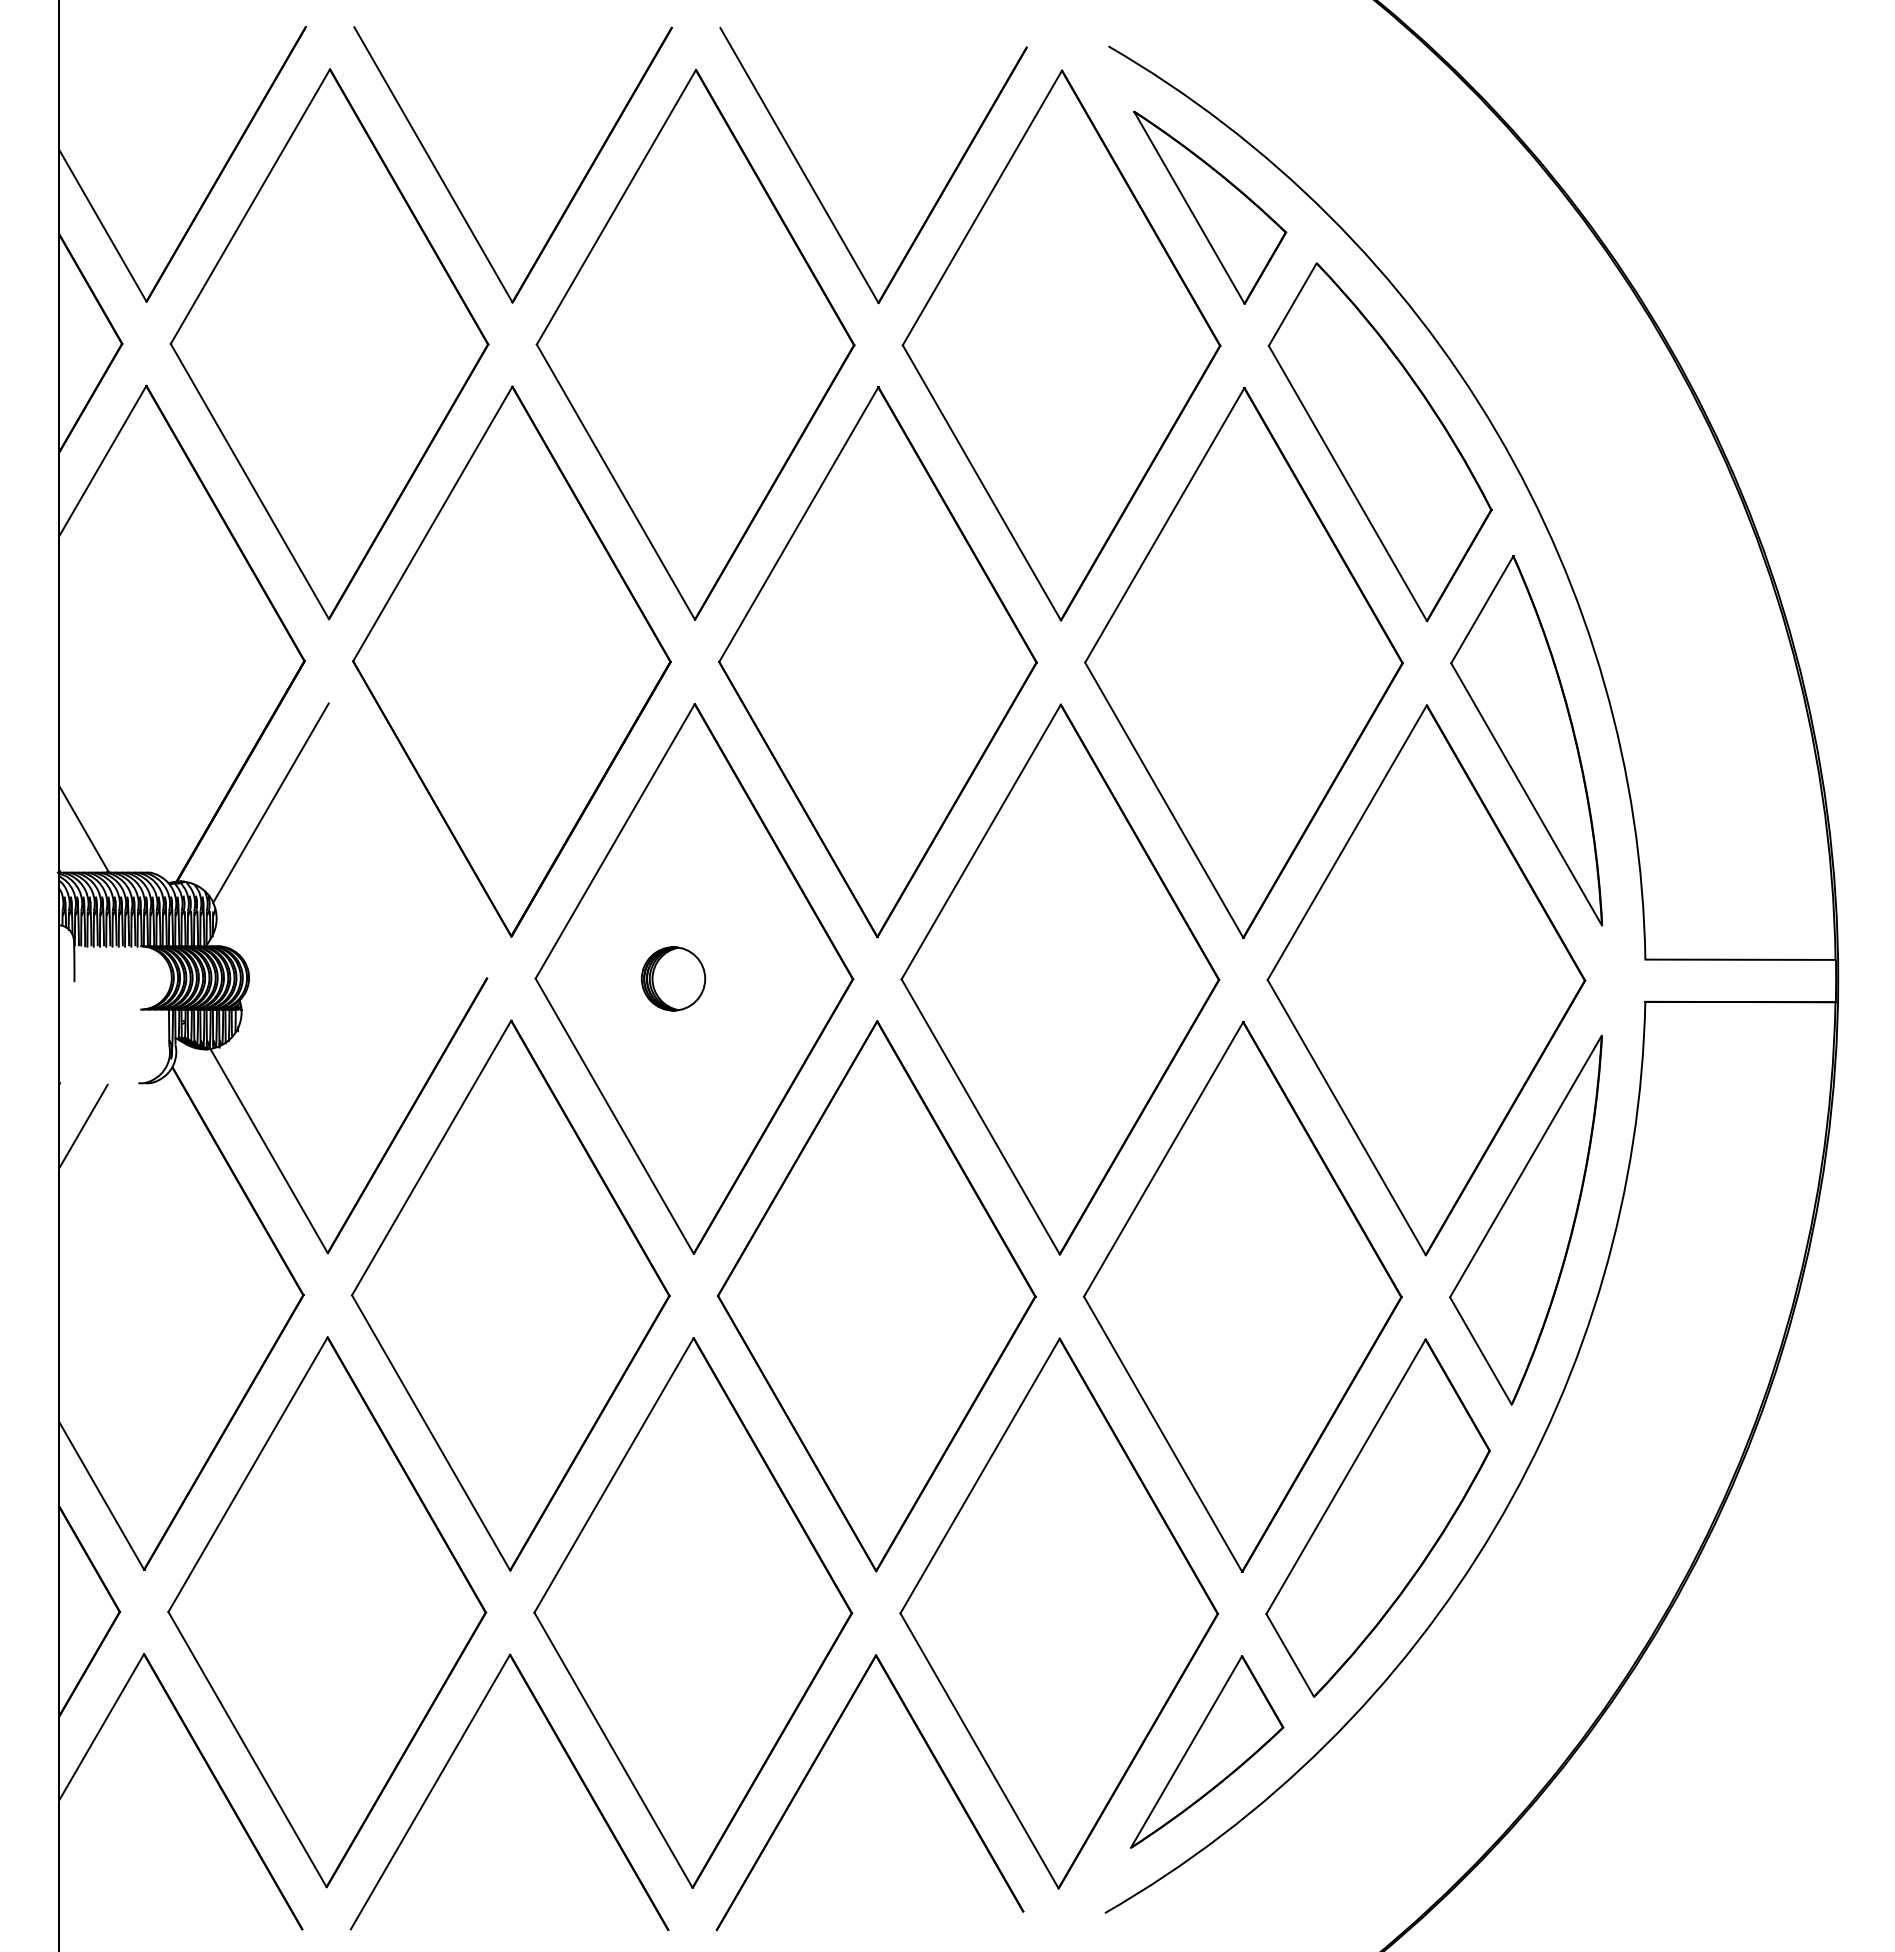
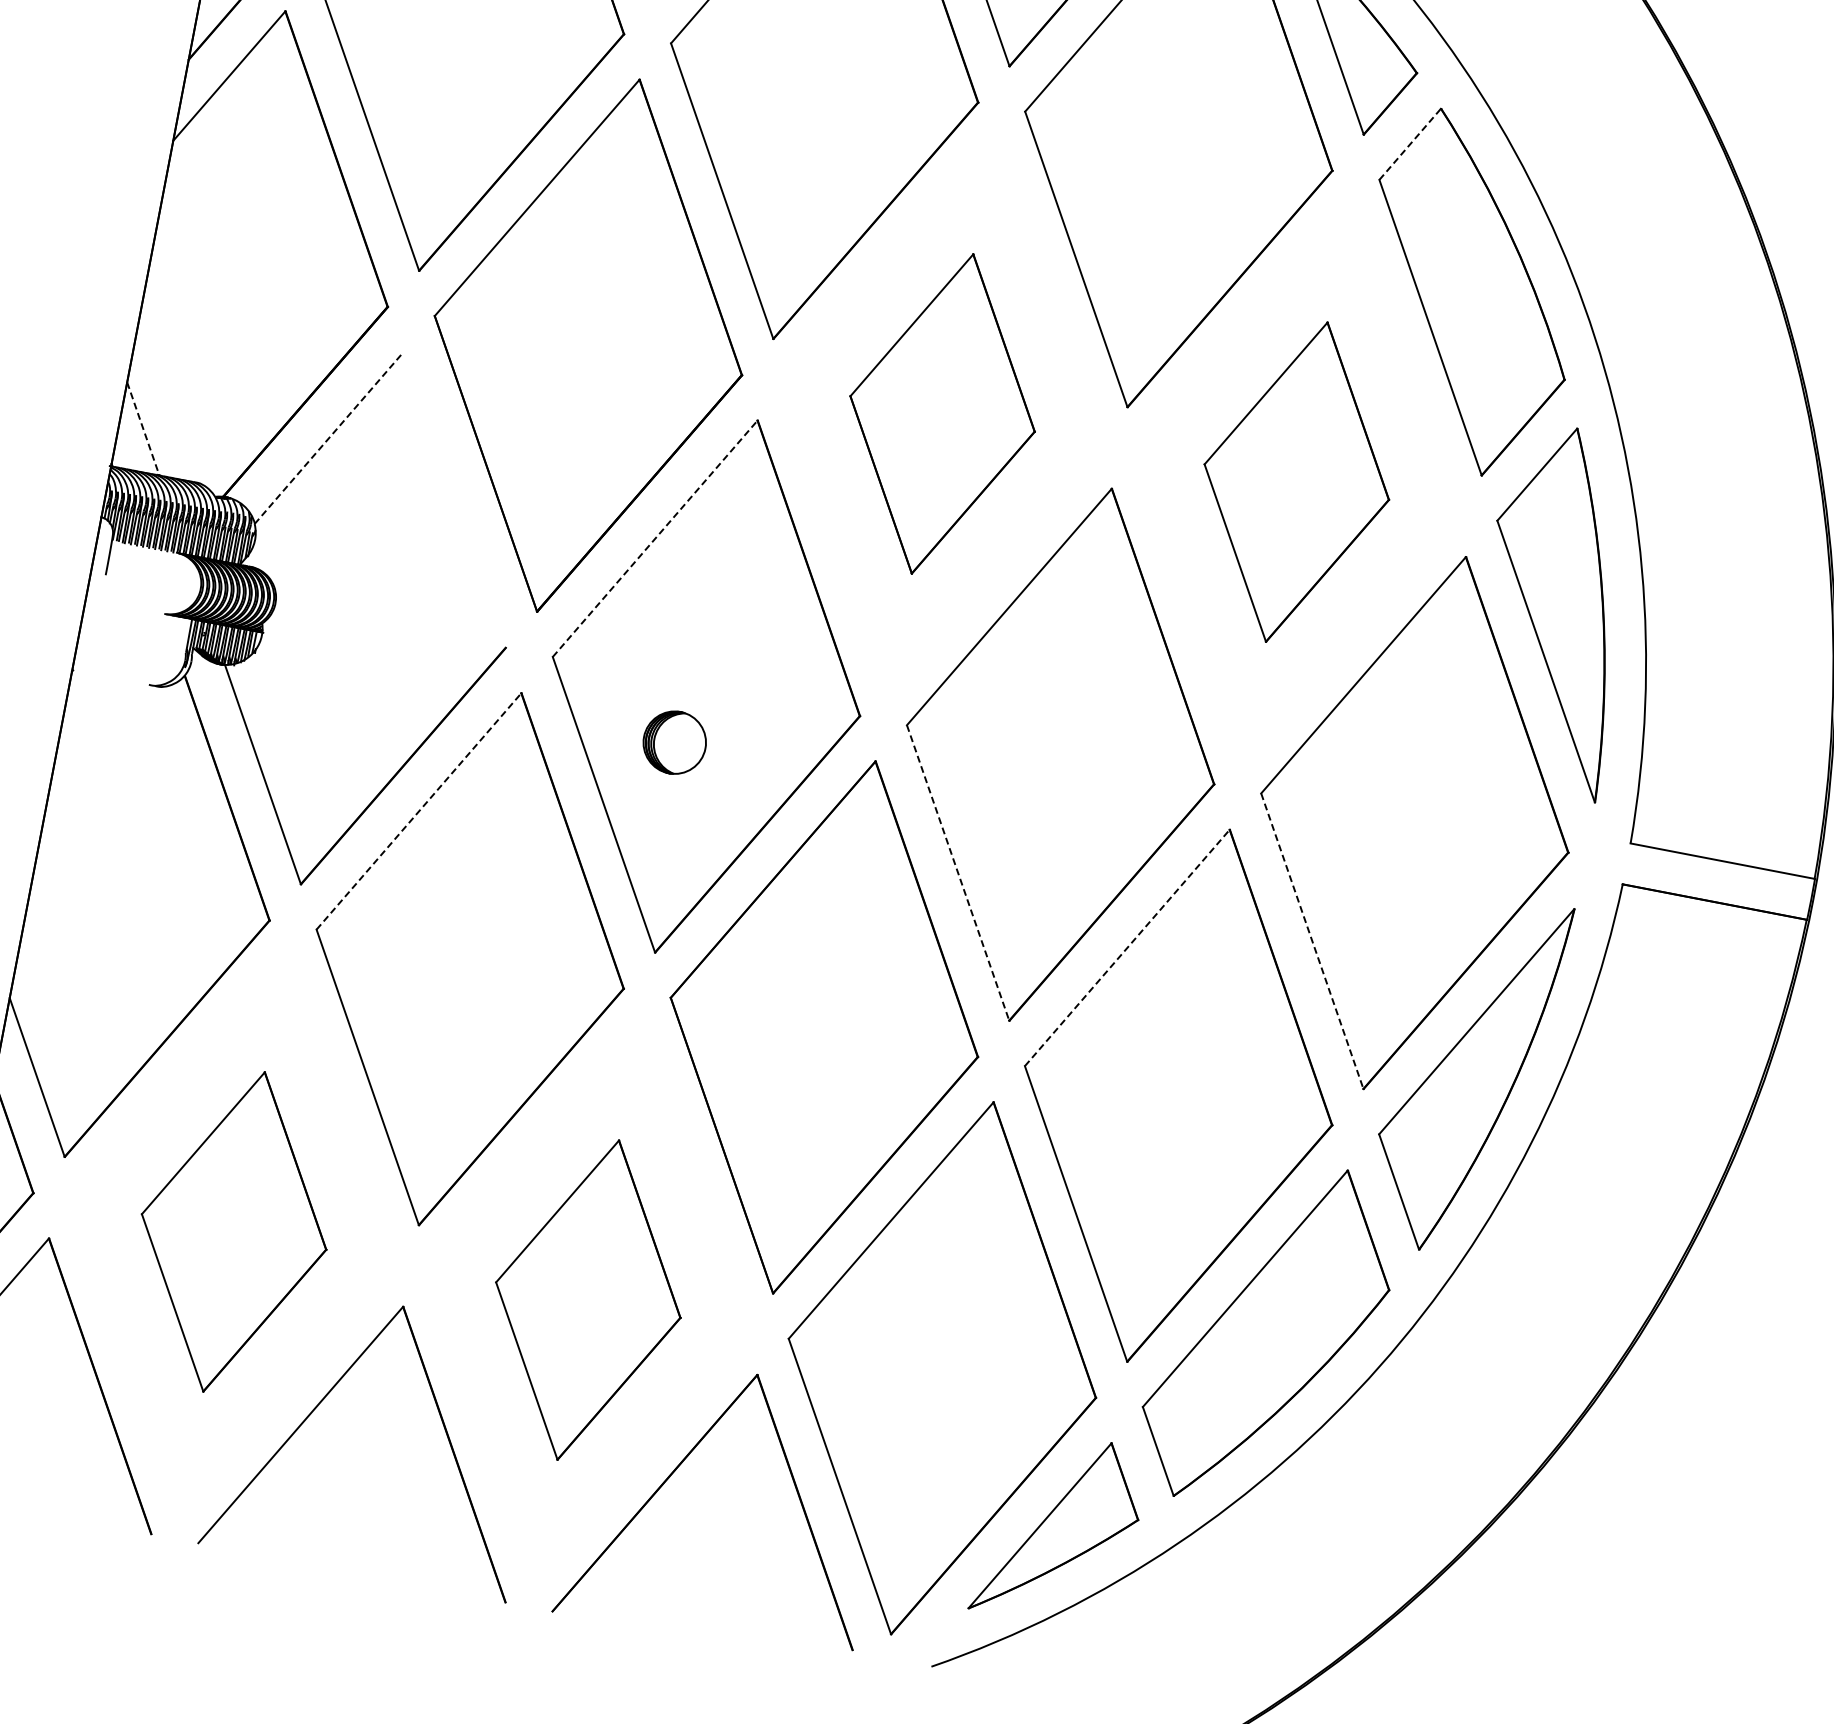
line: (1292, 304) -> (1409, 144), solid -> dashed
part: (877, 662) -> (942, 414), size x0.6
part: (1243, 662) -> (1296, 481), size x0.6
line: (271, 802) -> (329, 437), solid -> dashed
line: (84, 829) -> (143, 429), solid -> dashed
line: (615, 841) -> (655, 538), solid -> dashed
part: (673, 978) -> (674, 742), moved
line: (980, 1116) -> (957, 872), solid -> dashed
line: (1346, 1117) -> (1312, 941), solid -> dashed
line: (83, 1126) -> (87, 716), removed
line: (431, 1158) -> (418, 811), solid -> dashed
line: (1163, 1159) -> (1127, 947), solid -> dashed
part: (327, 1612) -> (234, 1232), size x0.6
part: (693, 1612) -> (588, 1299), size x0.6

